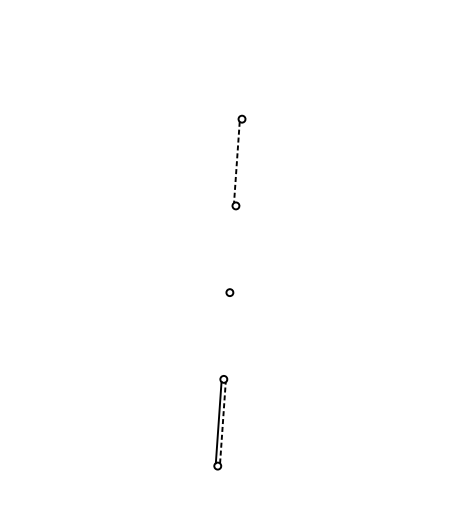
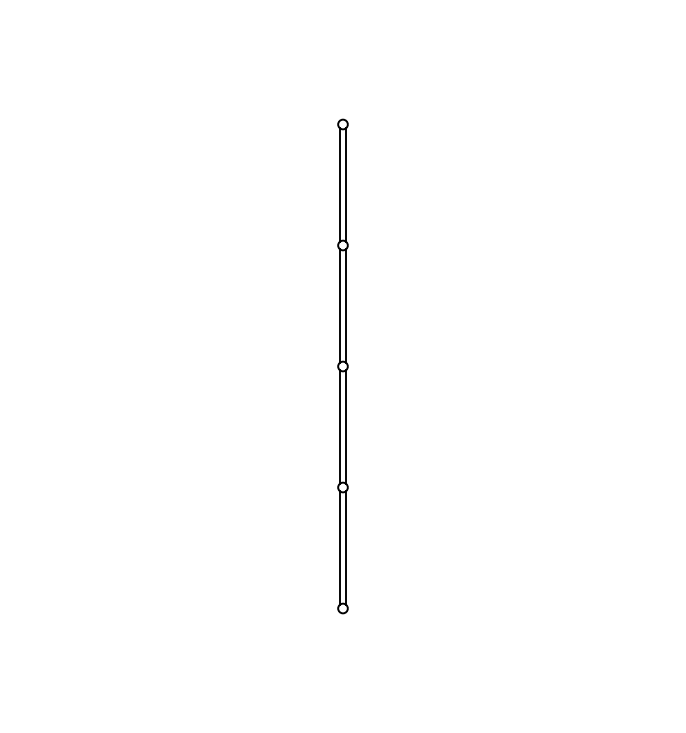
line: (237, 162) -> (340, 184), dashed -> solid
line: (240, 162) -> (345, 184), added
line: (231, 248) -> (340, 305), added
line: (234, 249) -> (345, 305), added
line: (225, 335) -> (340, 426), added
line: (228, 335) -> (345, 426), added
line: (222, 422) -> (345, 547), dashed -> solid

